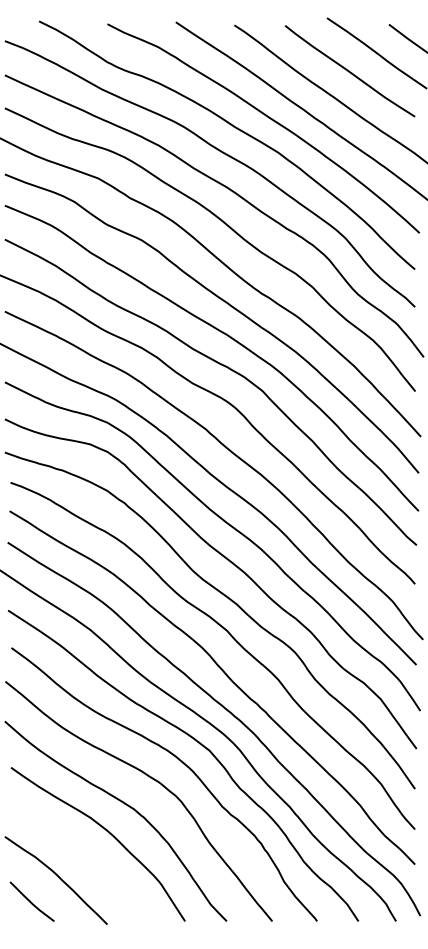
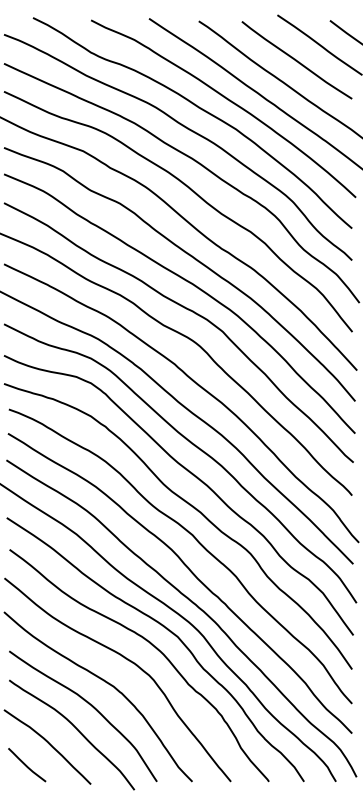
curve: (92, 863) -> (78, 732), added

